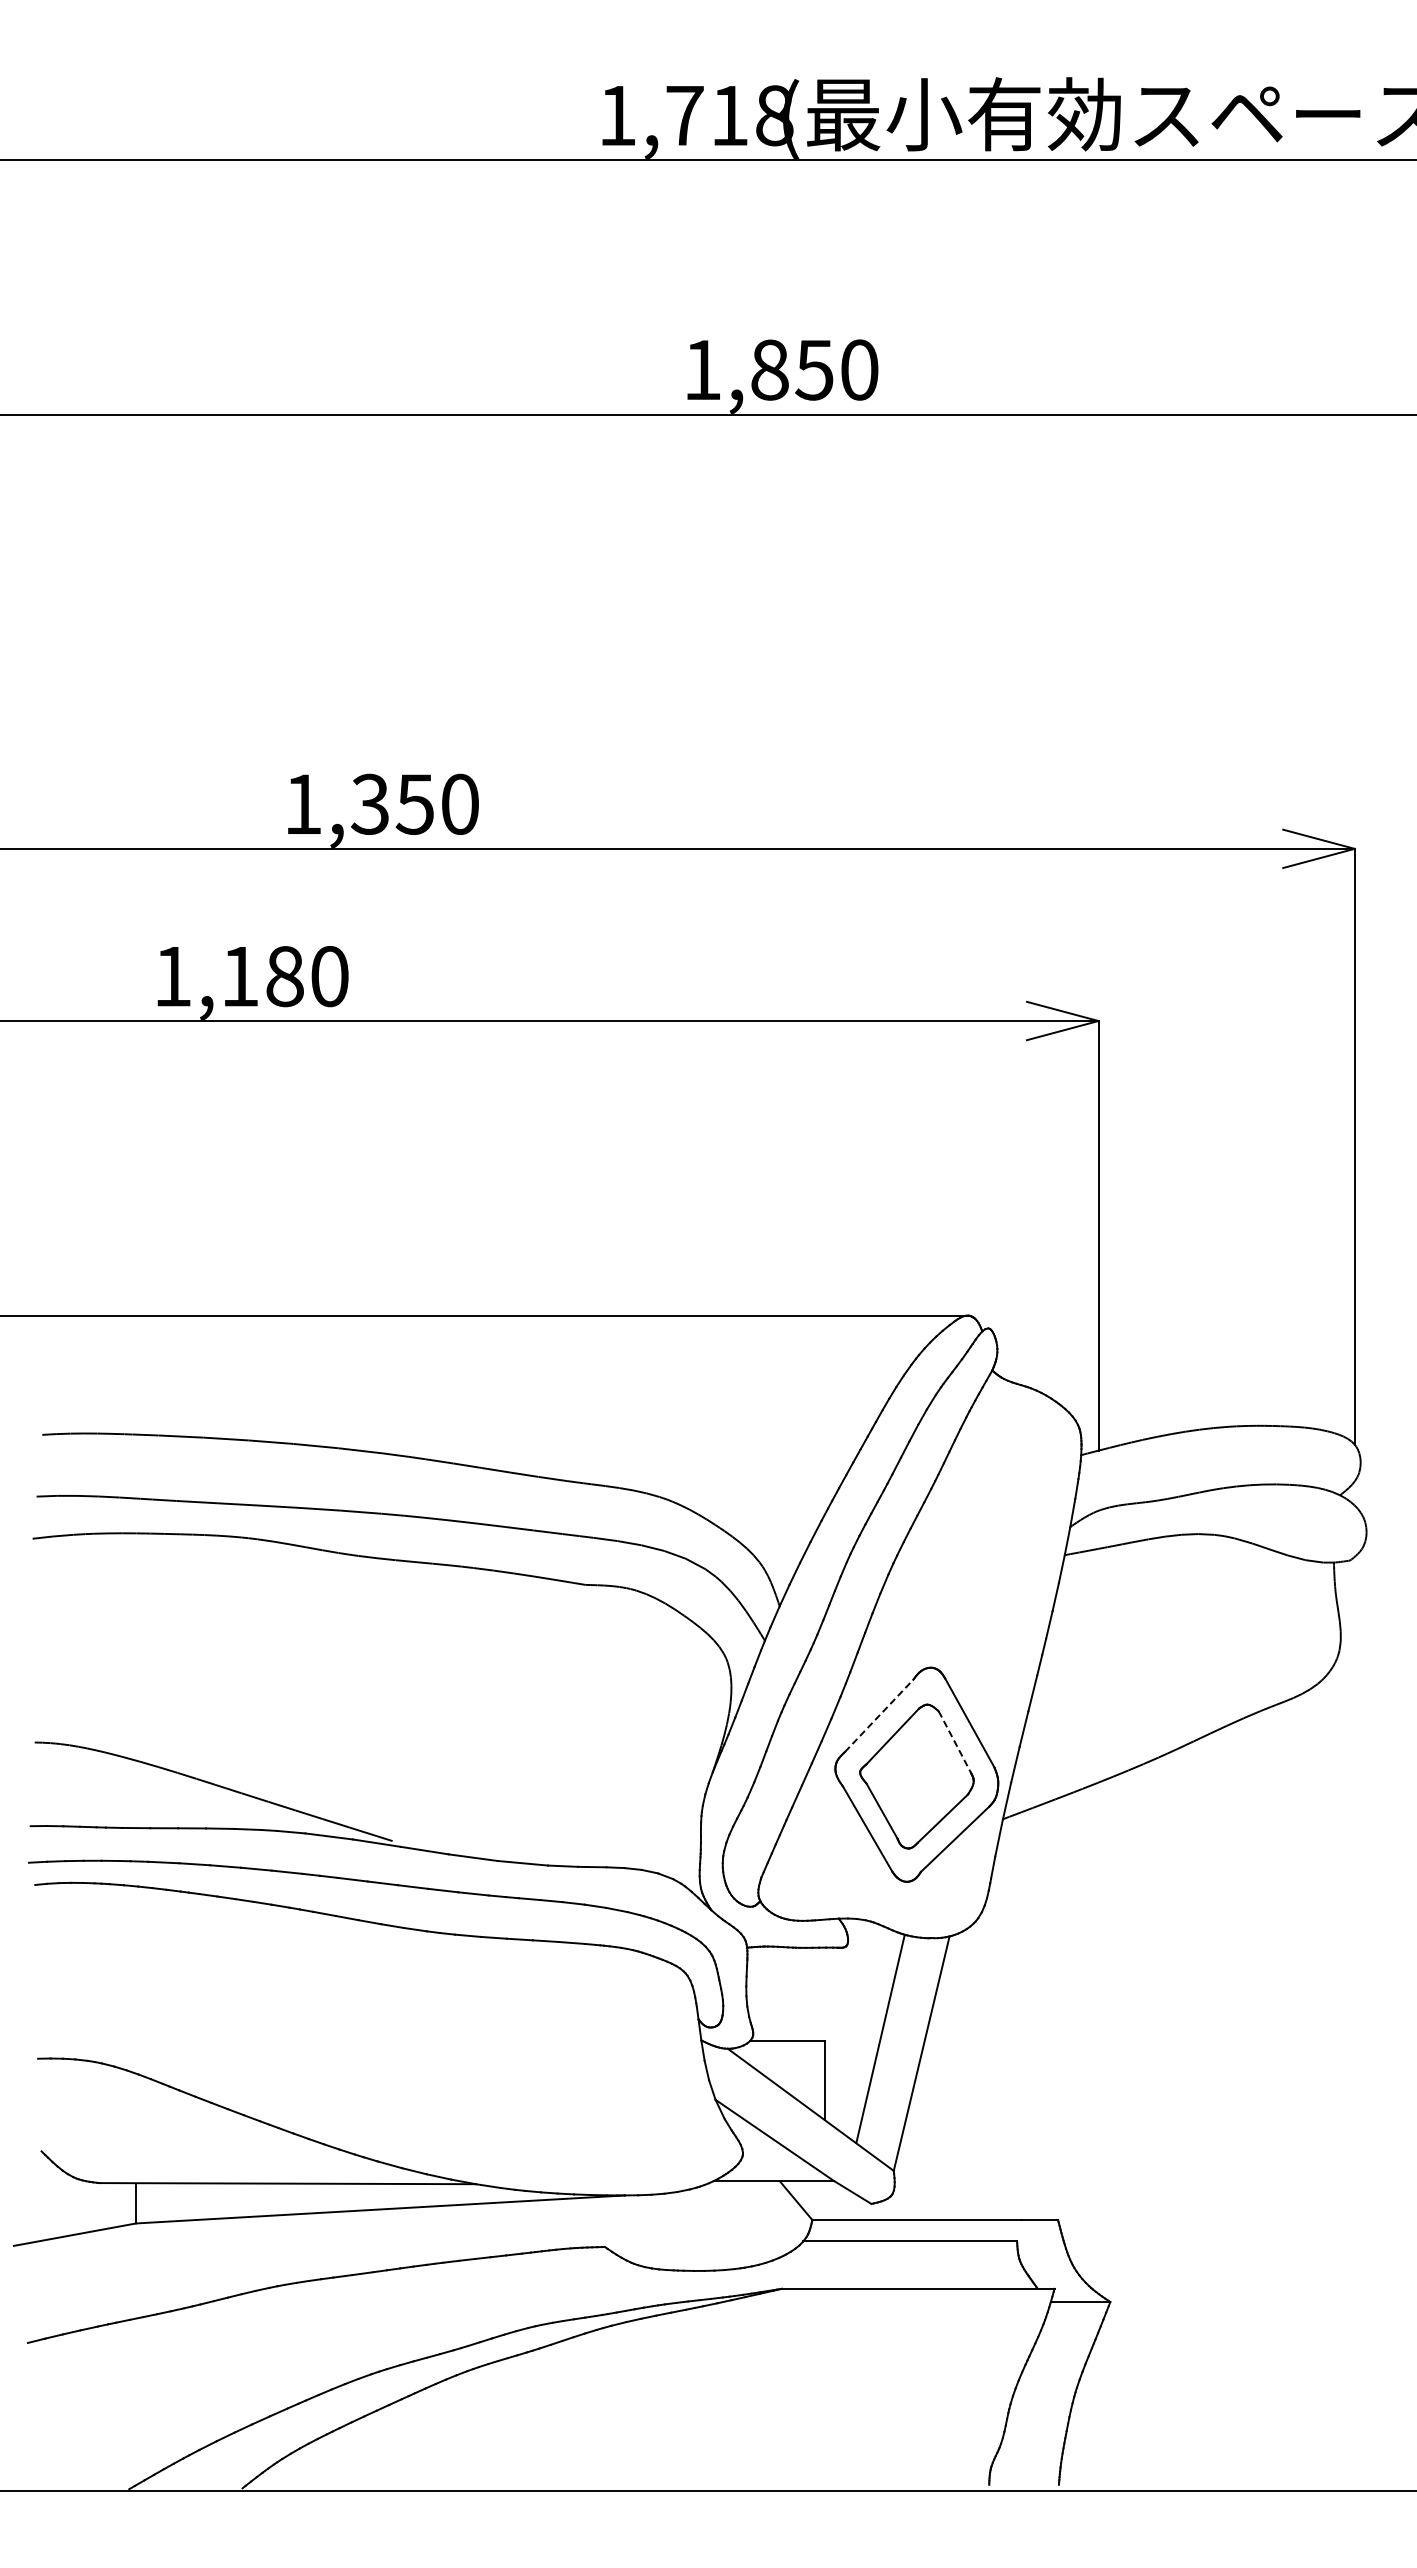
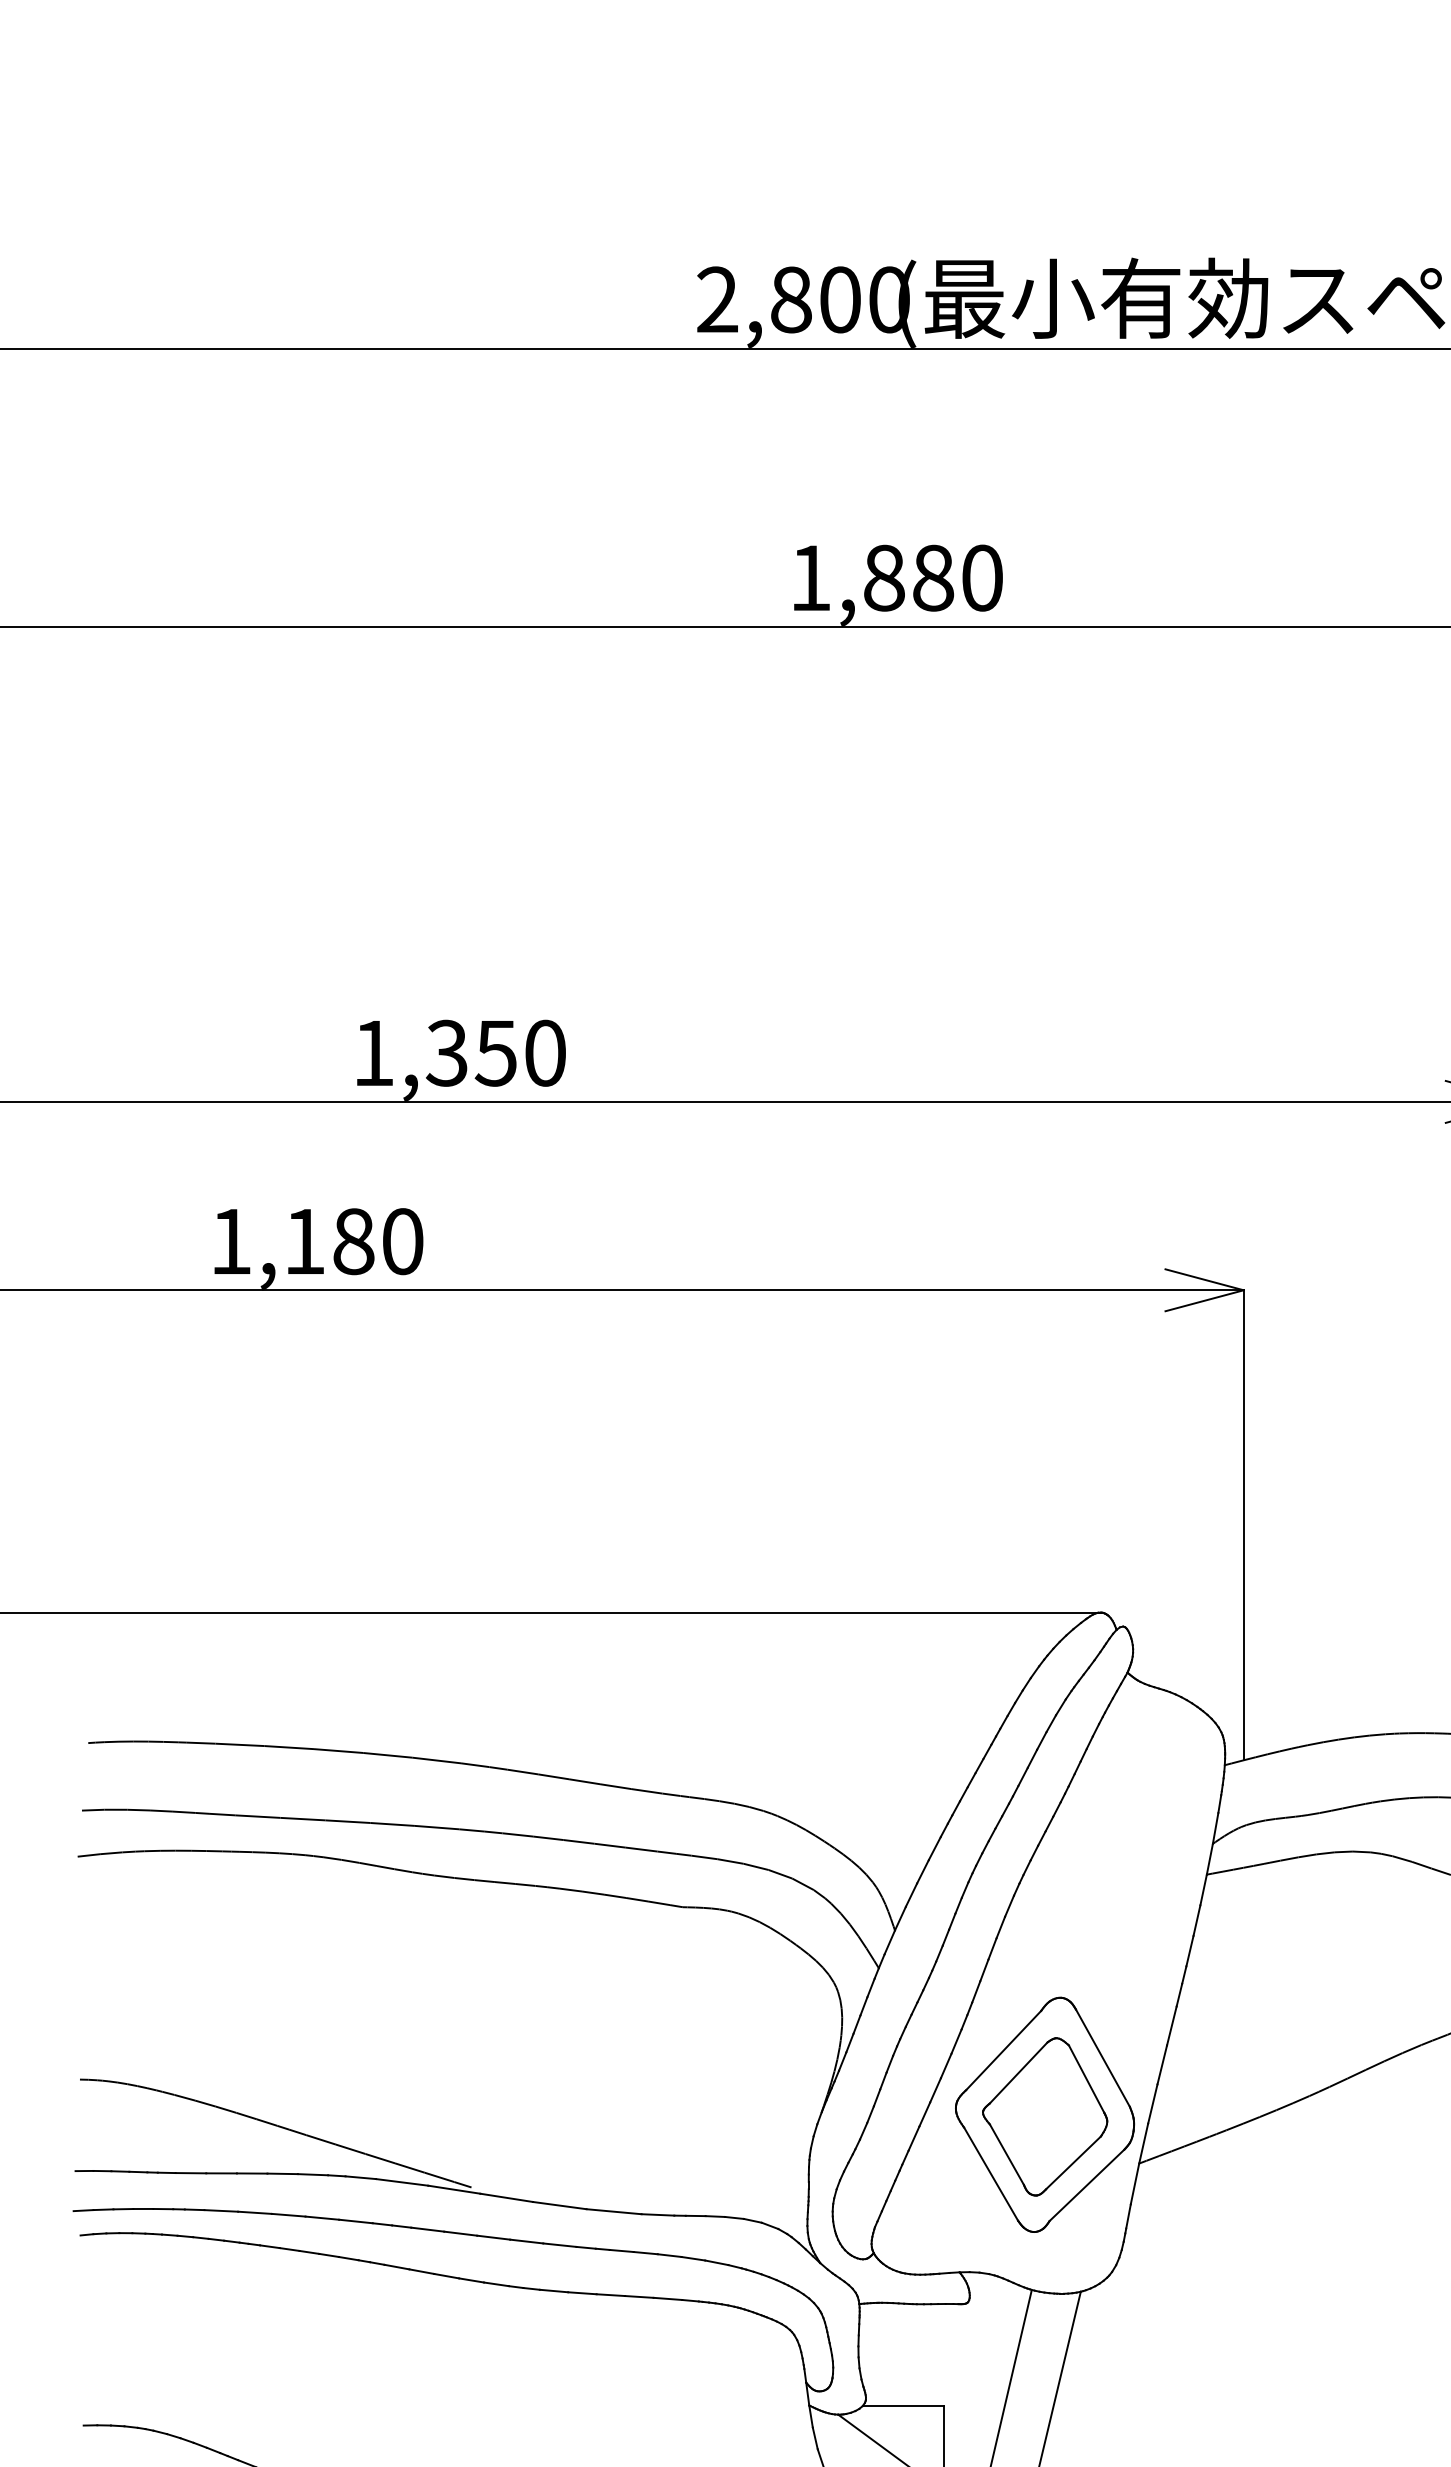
text: (696, 115) -> (803, 299), 1,718 -> 2,800
text: (814, 369) -> (933, 577), 1,850 -> 1,880
line: (879, 1715) -> (1004, 2050), dashed -> solid
line: (954, 1742) -> (1086, 2079), dashed -> solid

